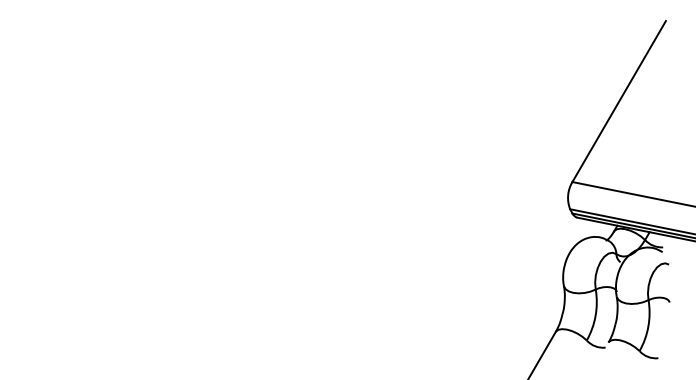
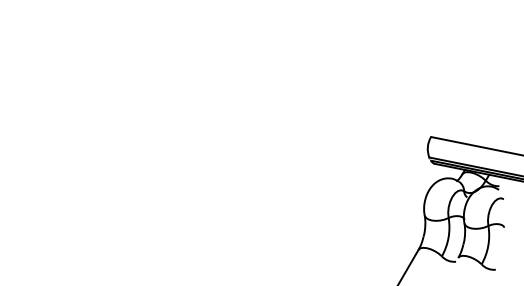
line: (619, 101) -> (466, 76), removed

